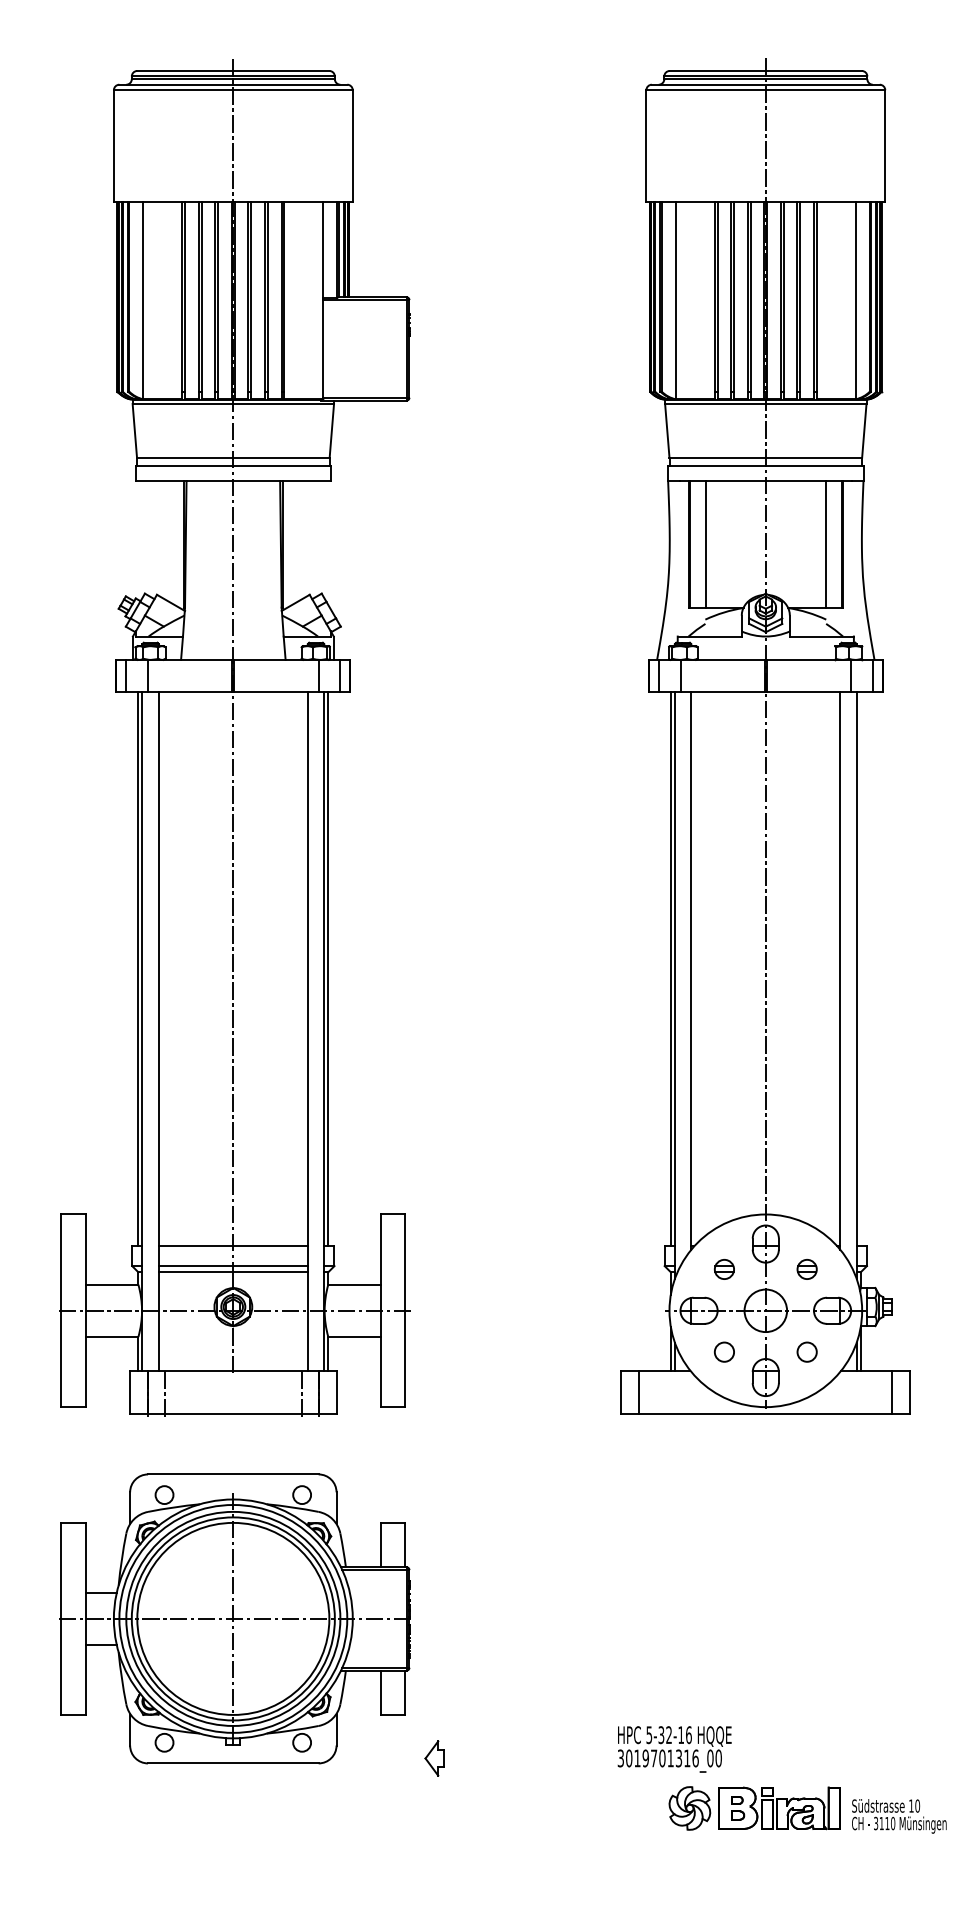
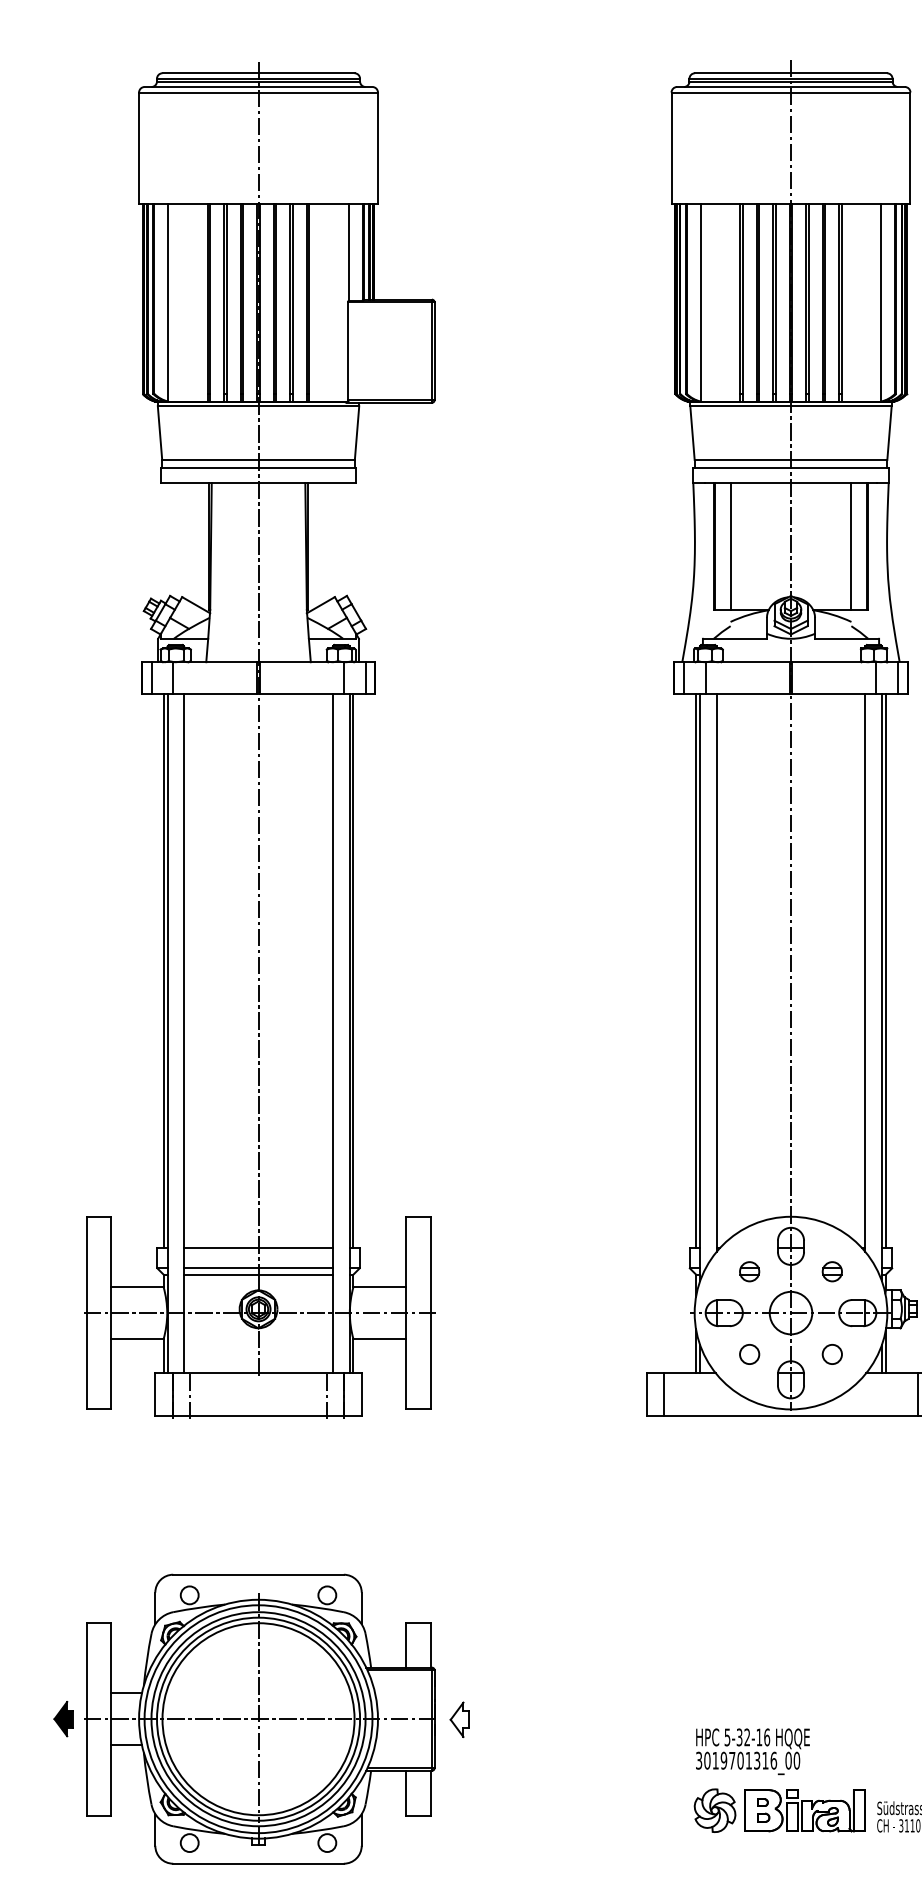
line: (860, 968) -> (885, 970), added
part: (234, 1618) -> (259, 1718), moved
part: (37, 1716) -> (62, 1718), added
text: (674, 1749) -> (752, 1751), moved
part: (434, 1758) -> (459, 1719), moved

